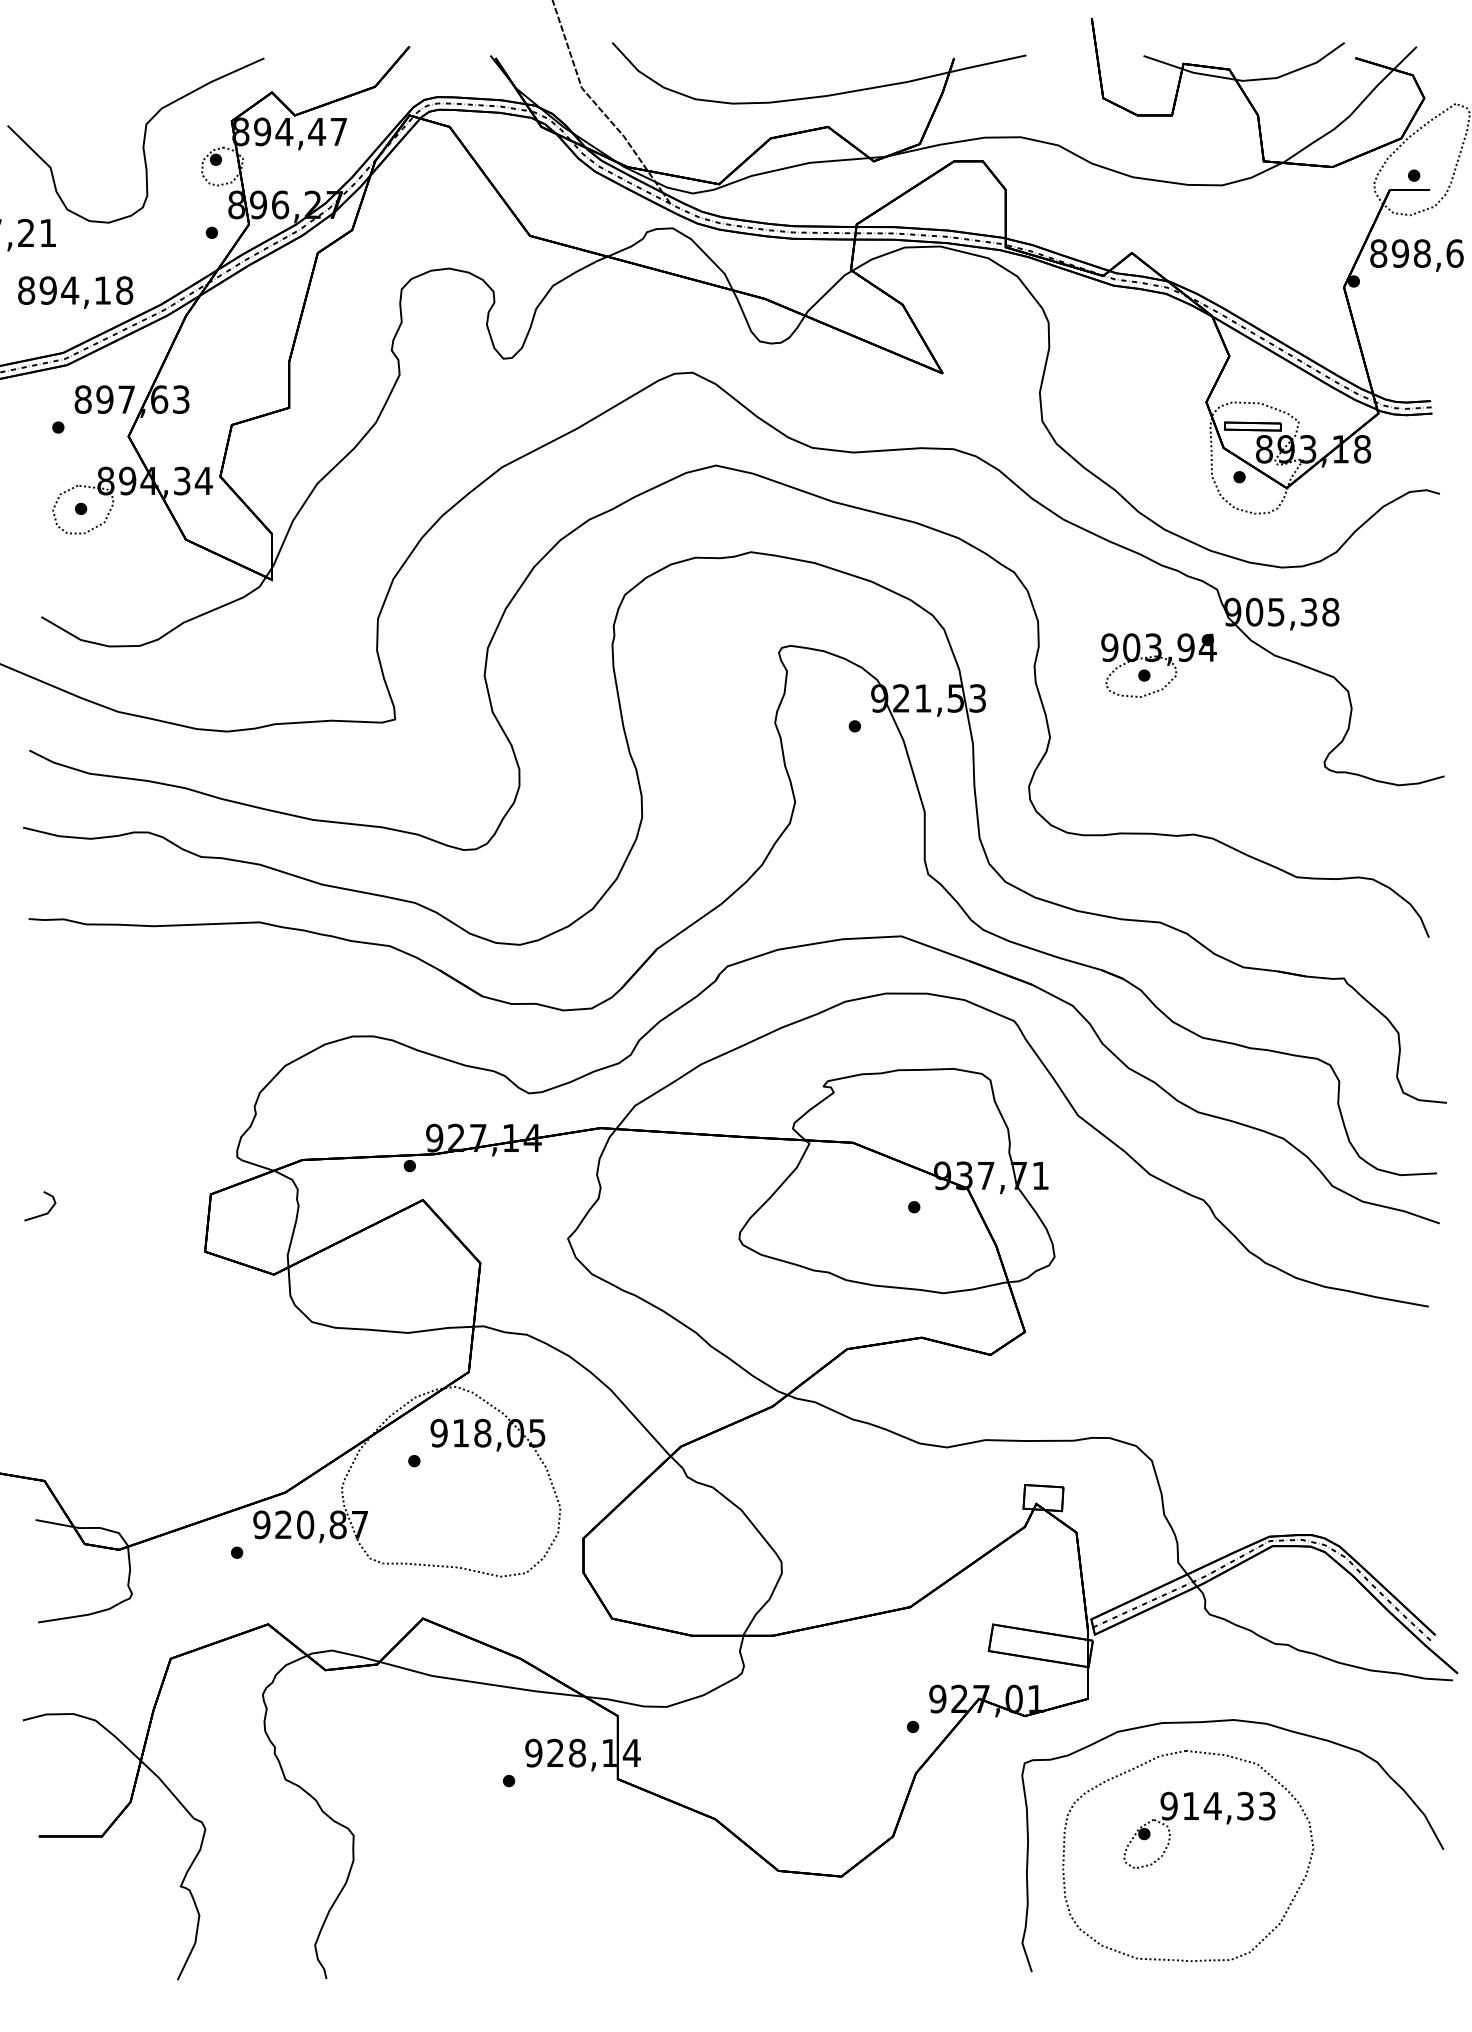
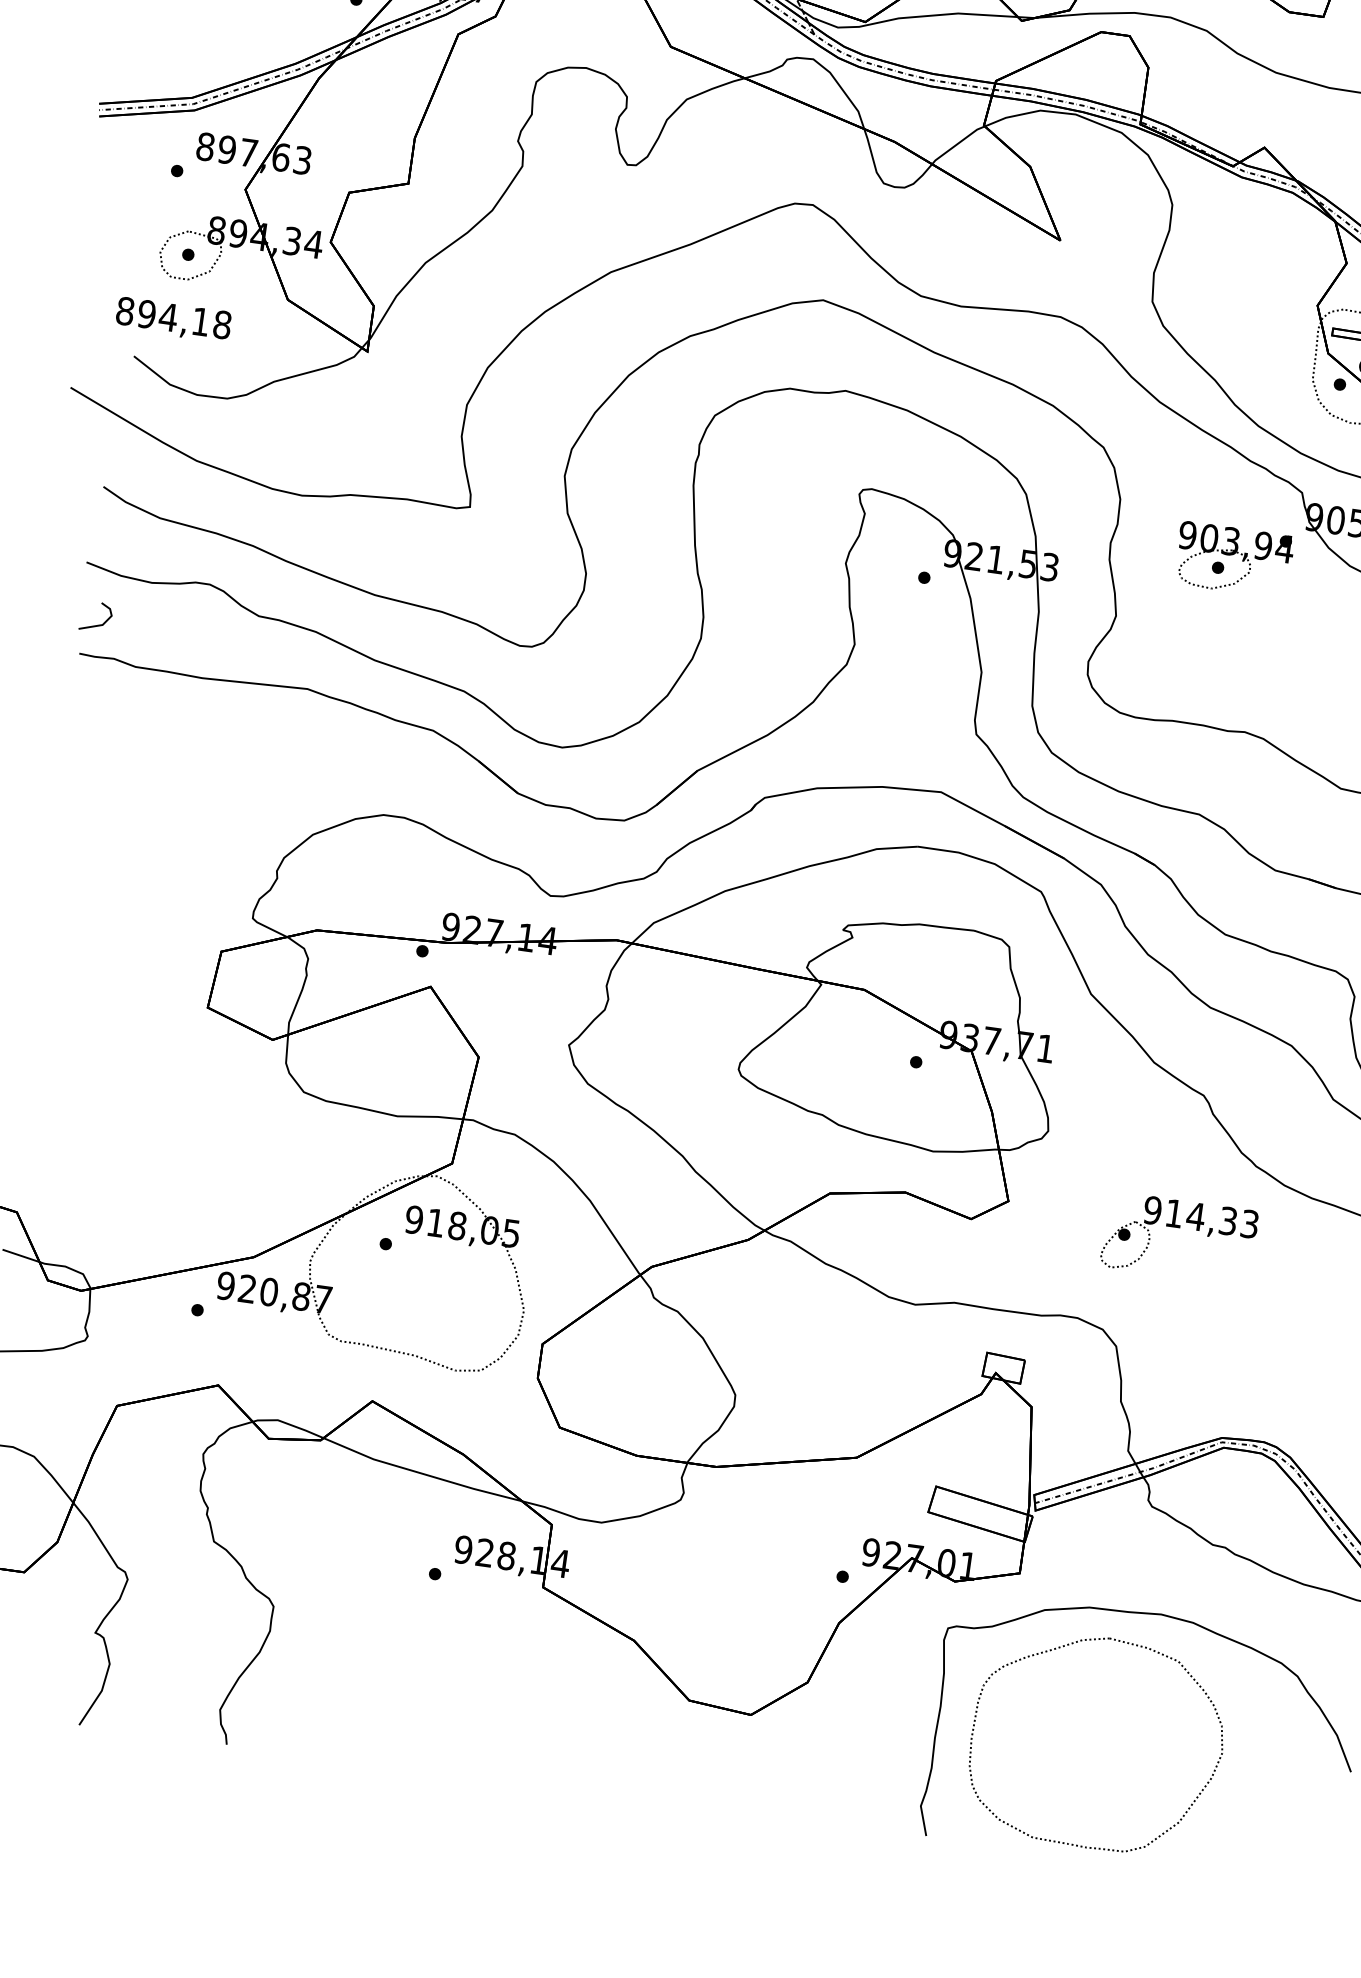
text: (75, 292) -> (173, 319), moved
line: (43, 1213) -> (98, 624), moved
part: (1198, 1819) -> (1179, 1227), moved

